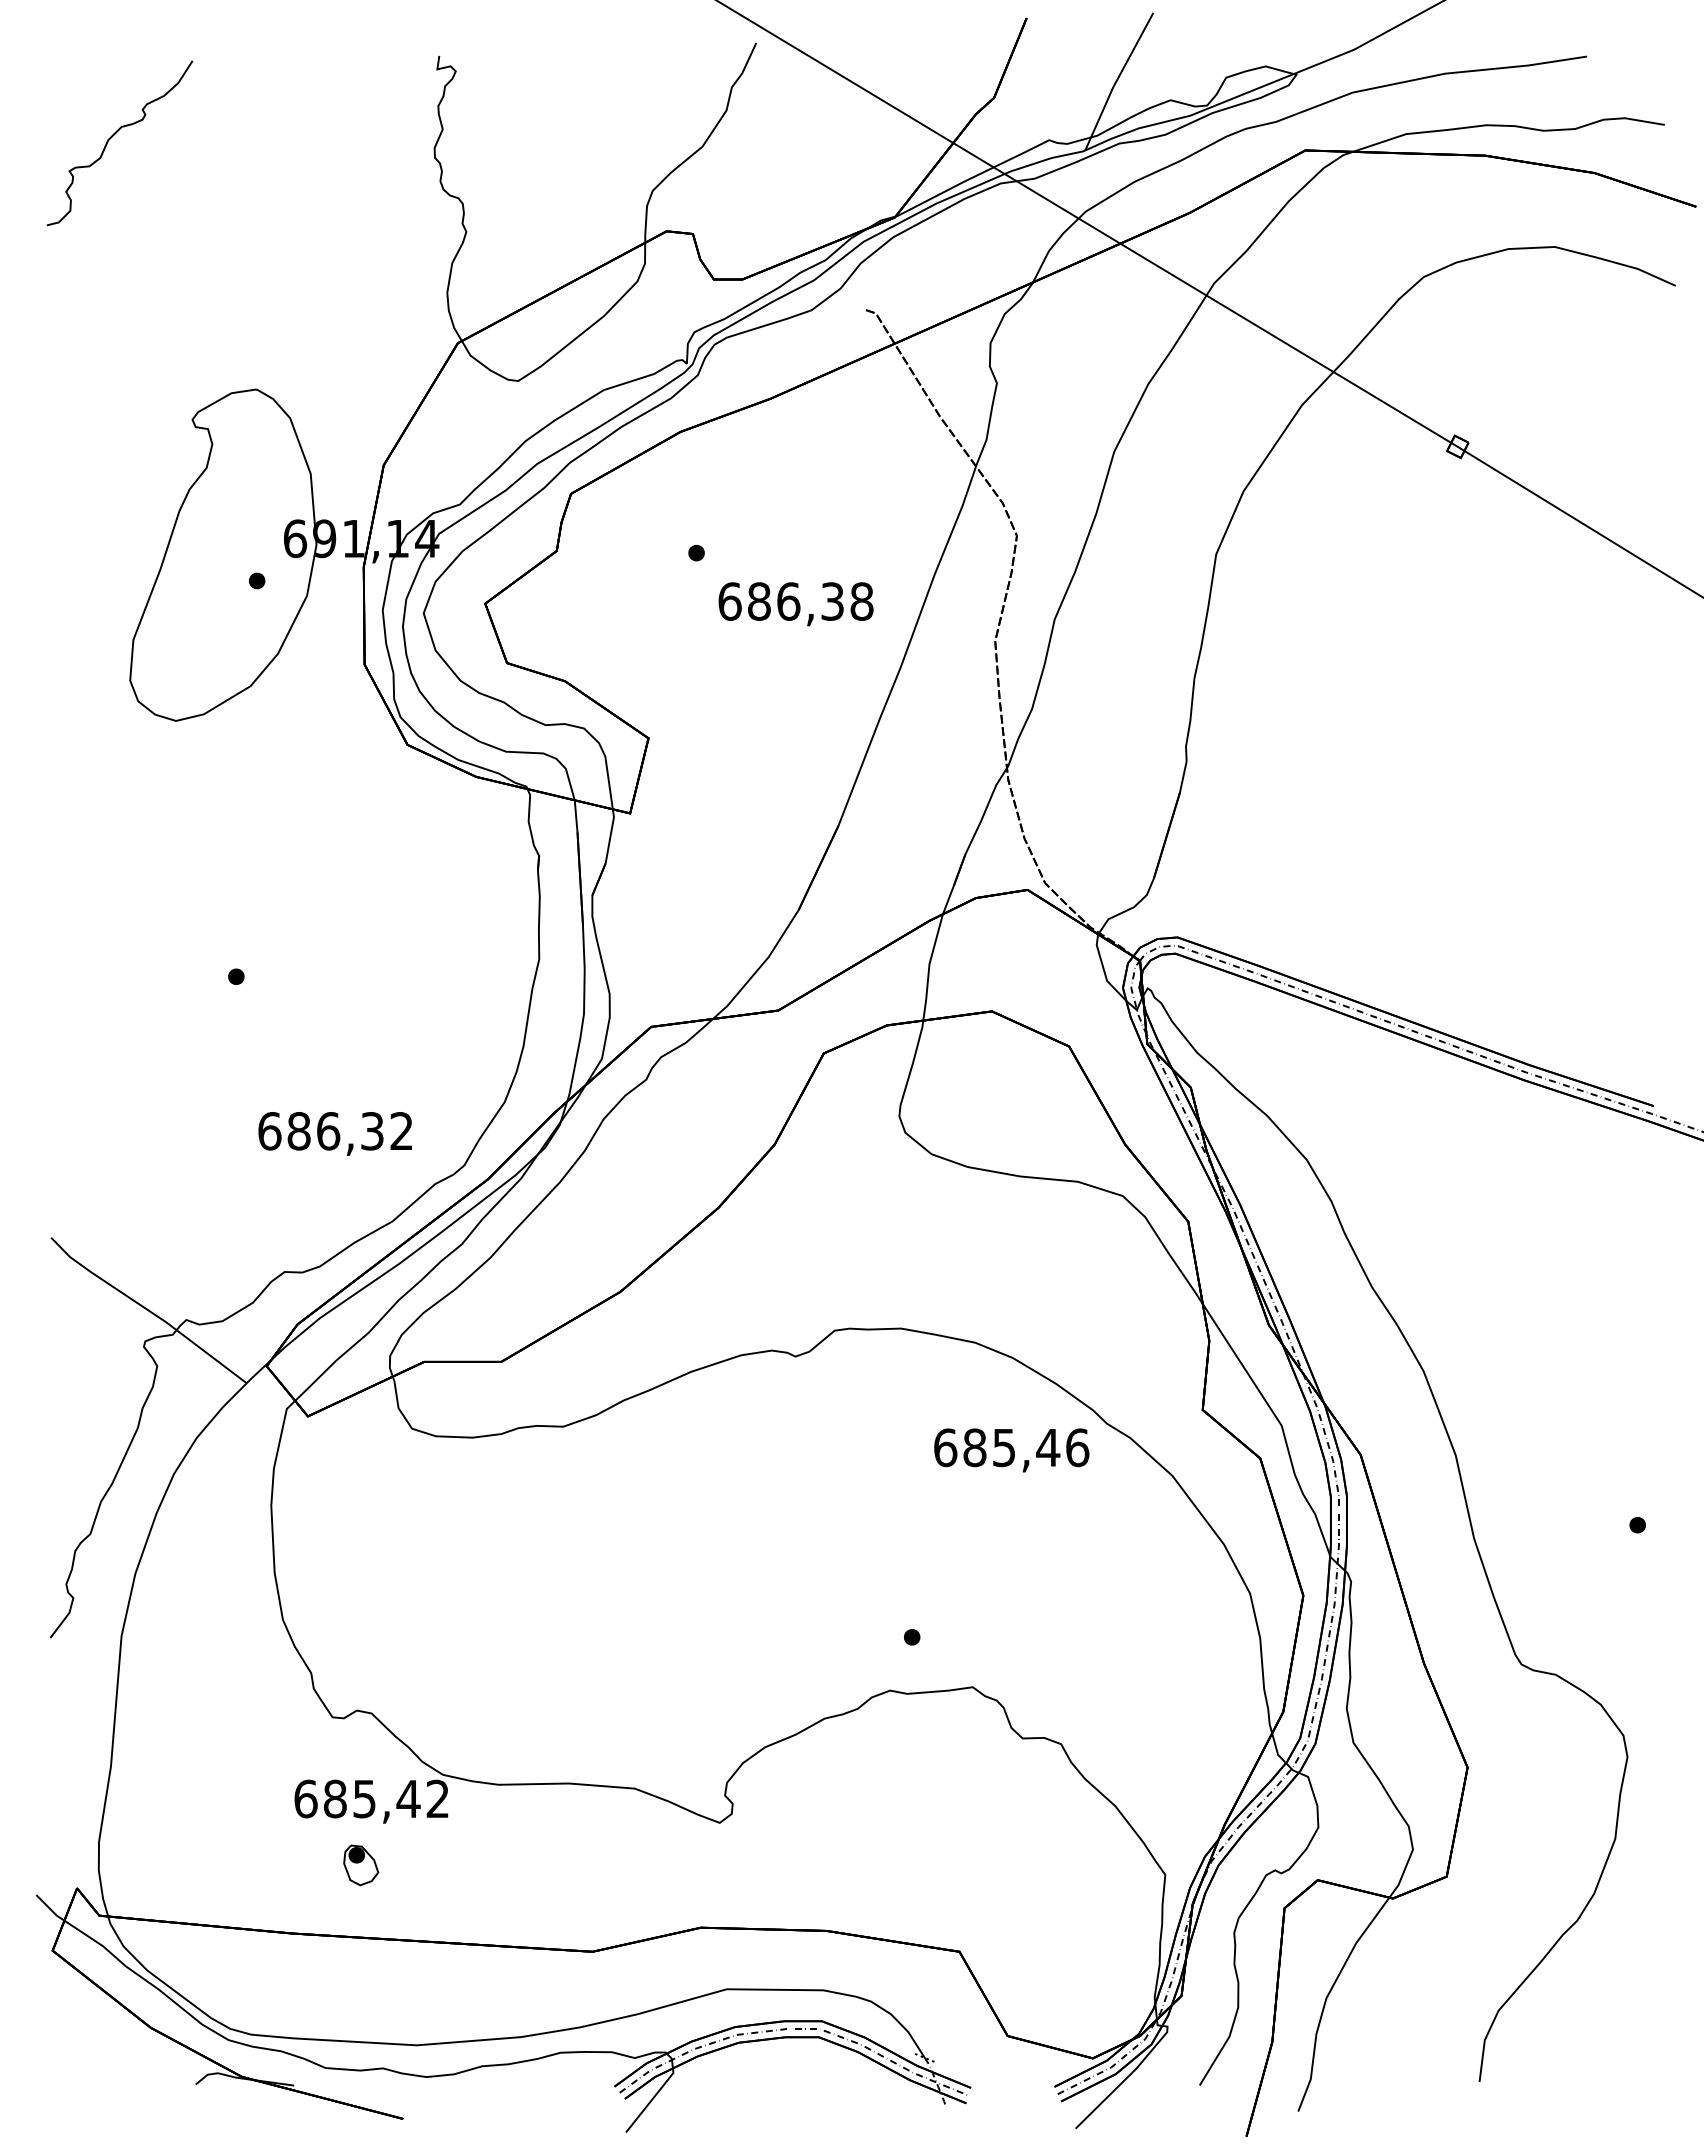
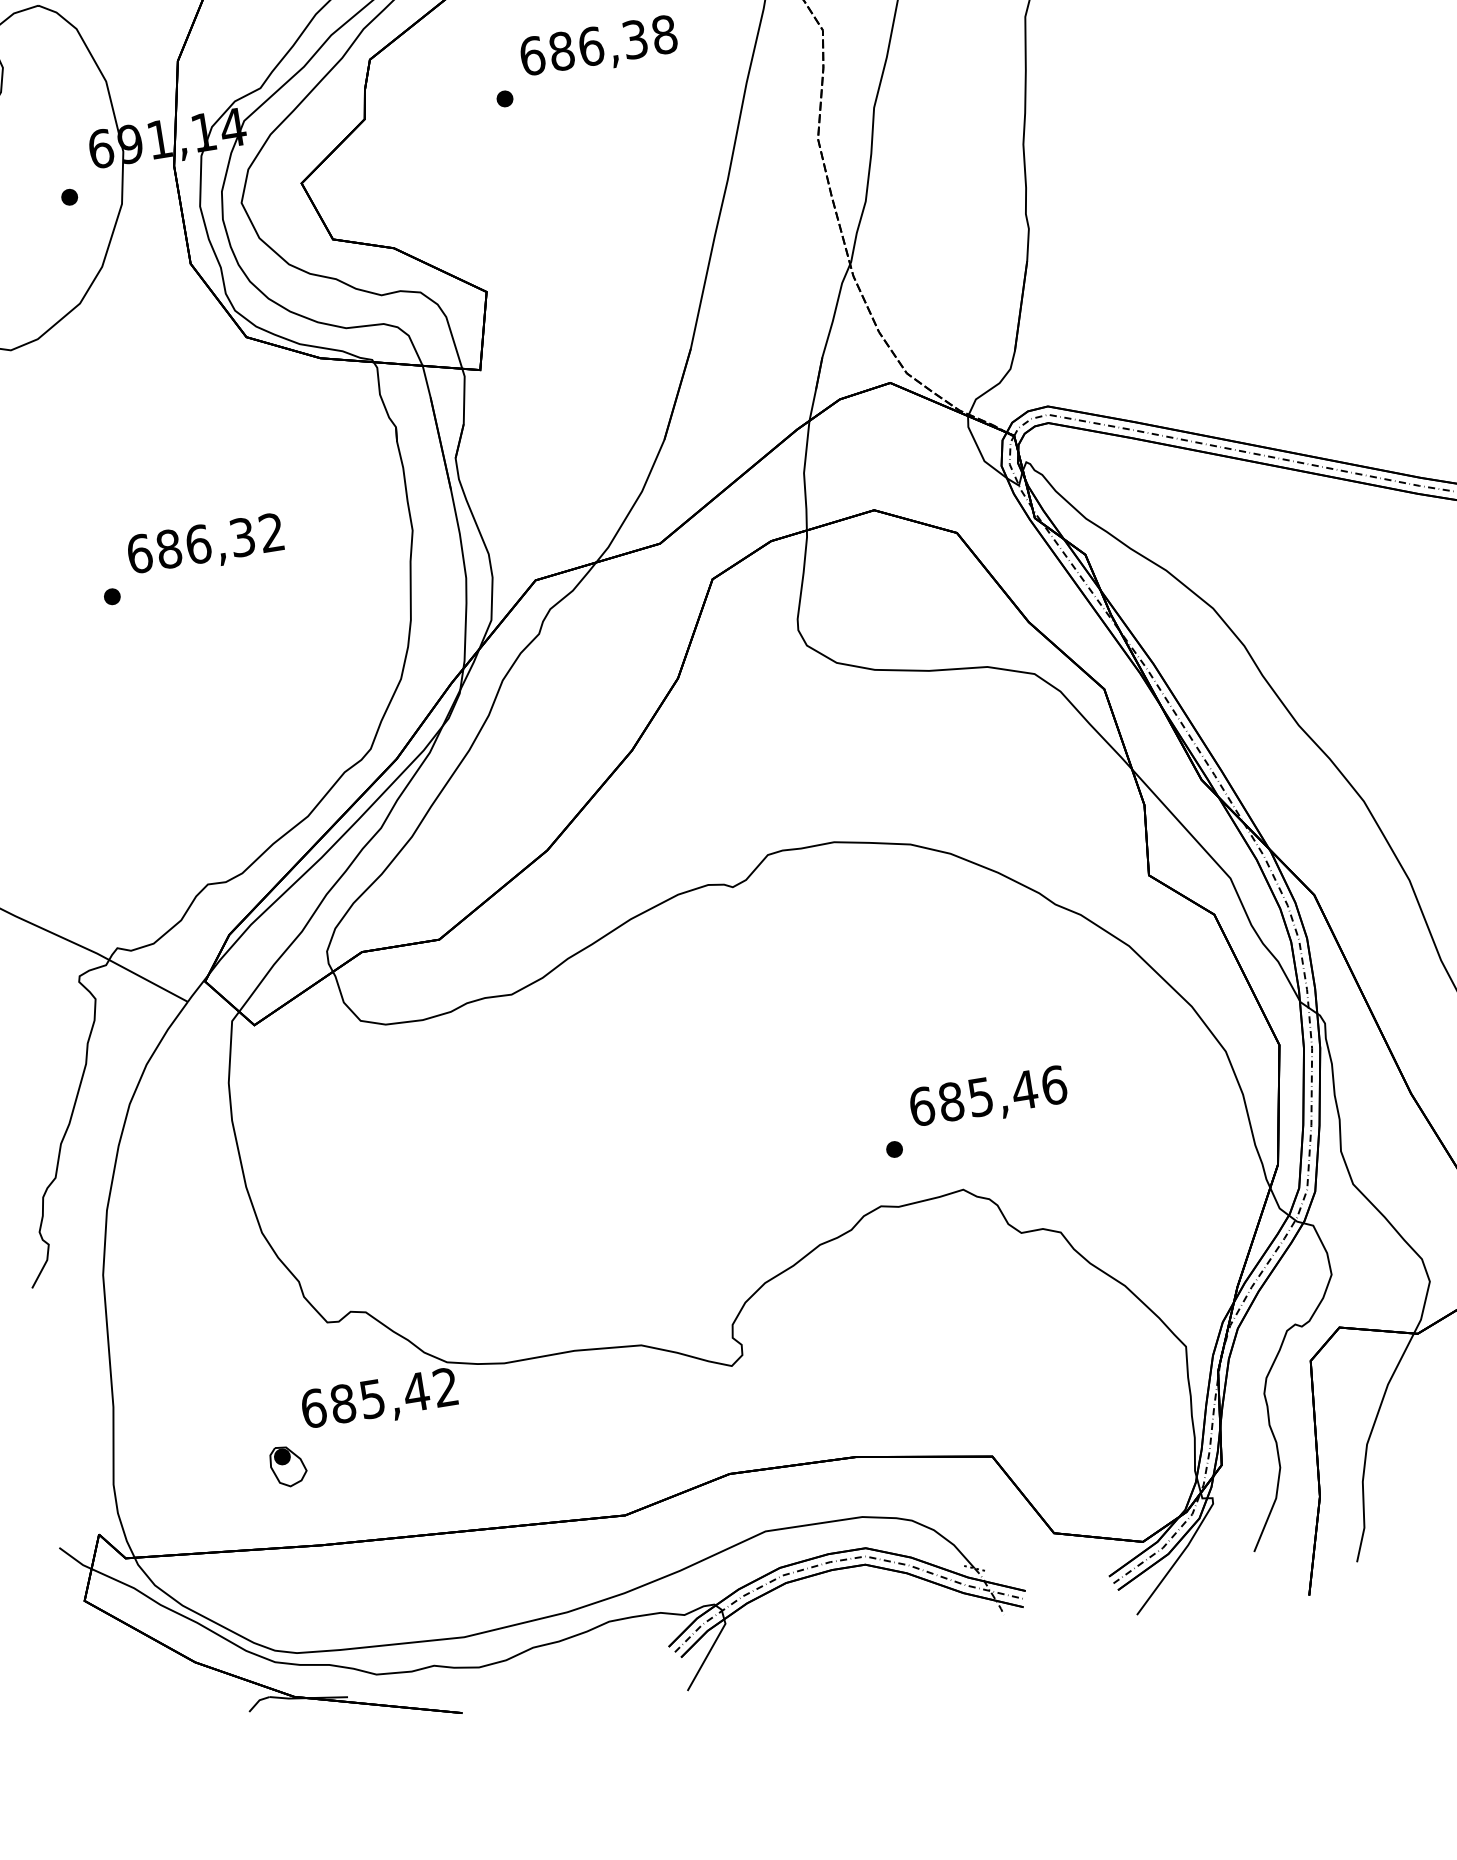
text: (795, 604) -> (598, 48), moved
text: (334, 1133) -> (204, 545), moved
text: (1011, 1450) -> (988, 1098), moved
part: (361, 1865) -> (288, 1466), moved

